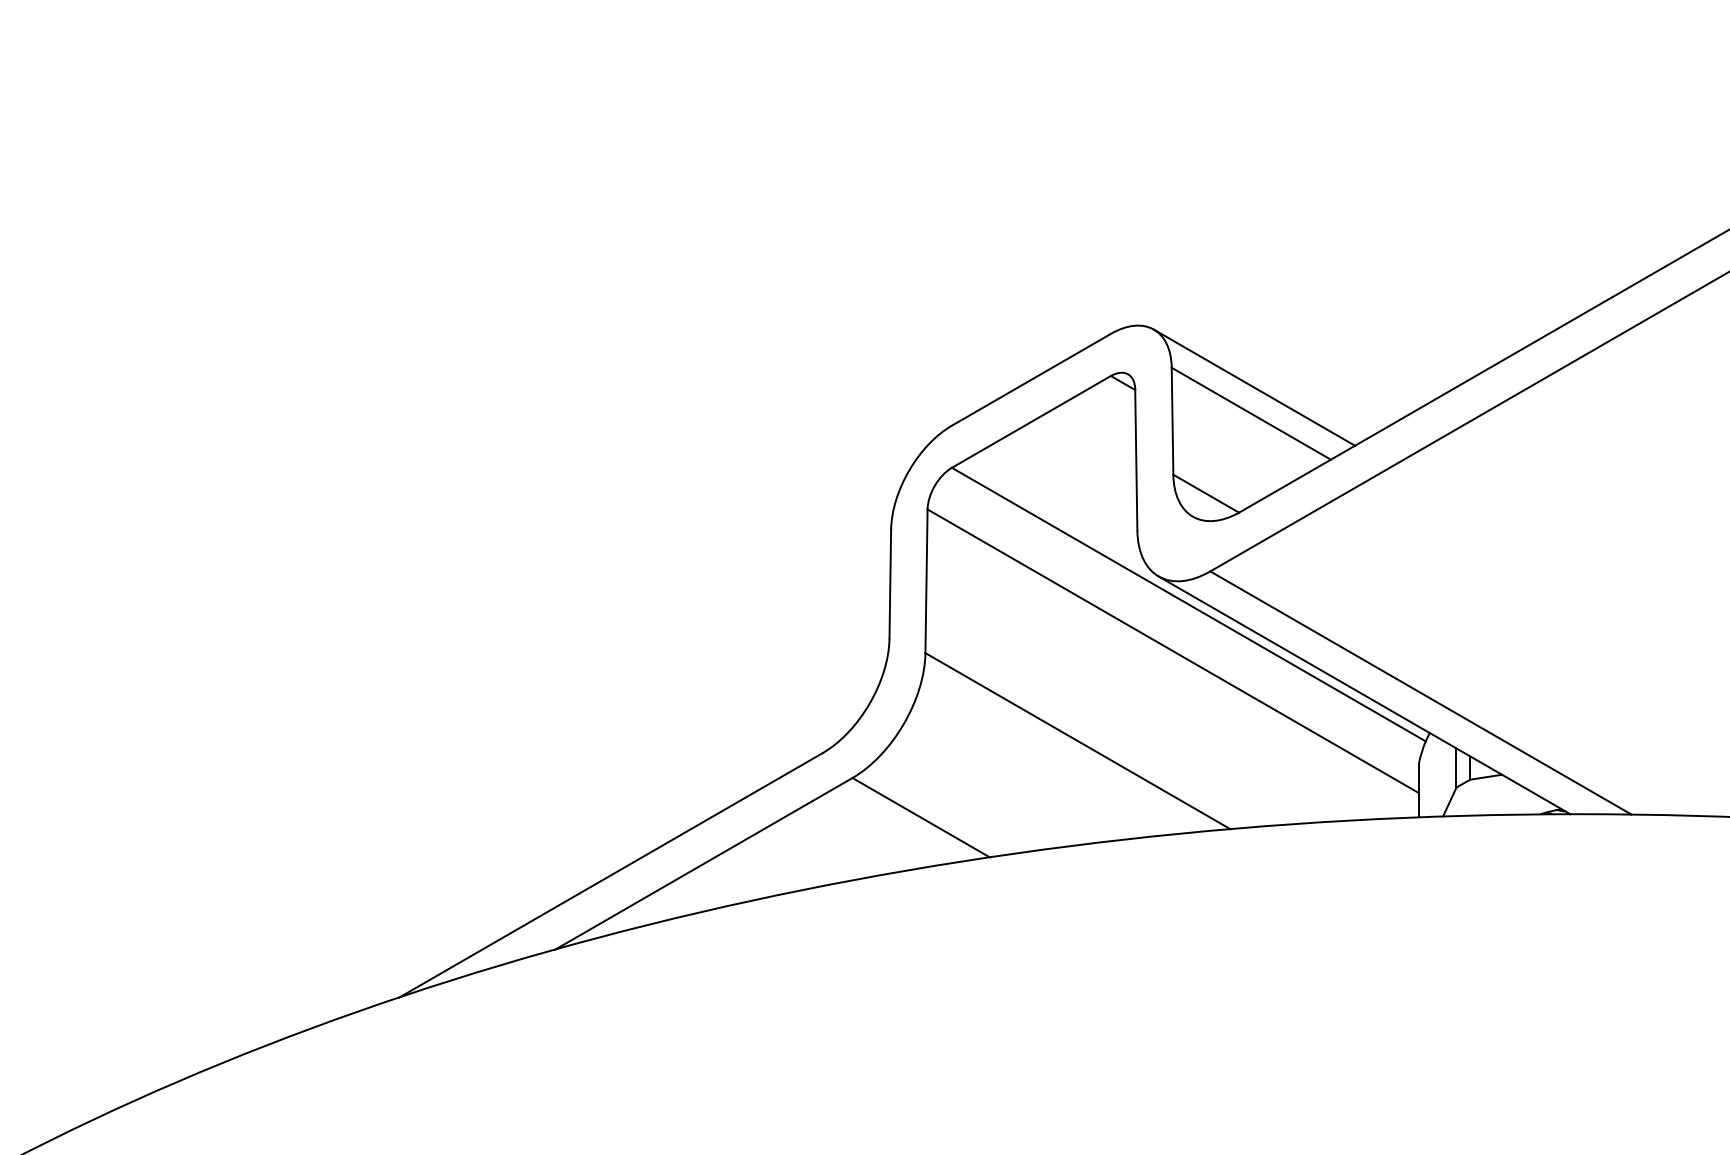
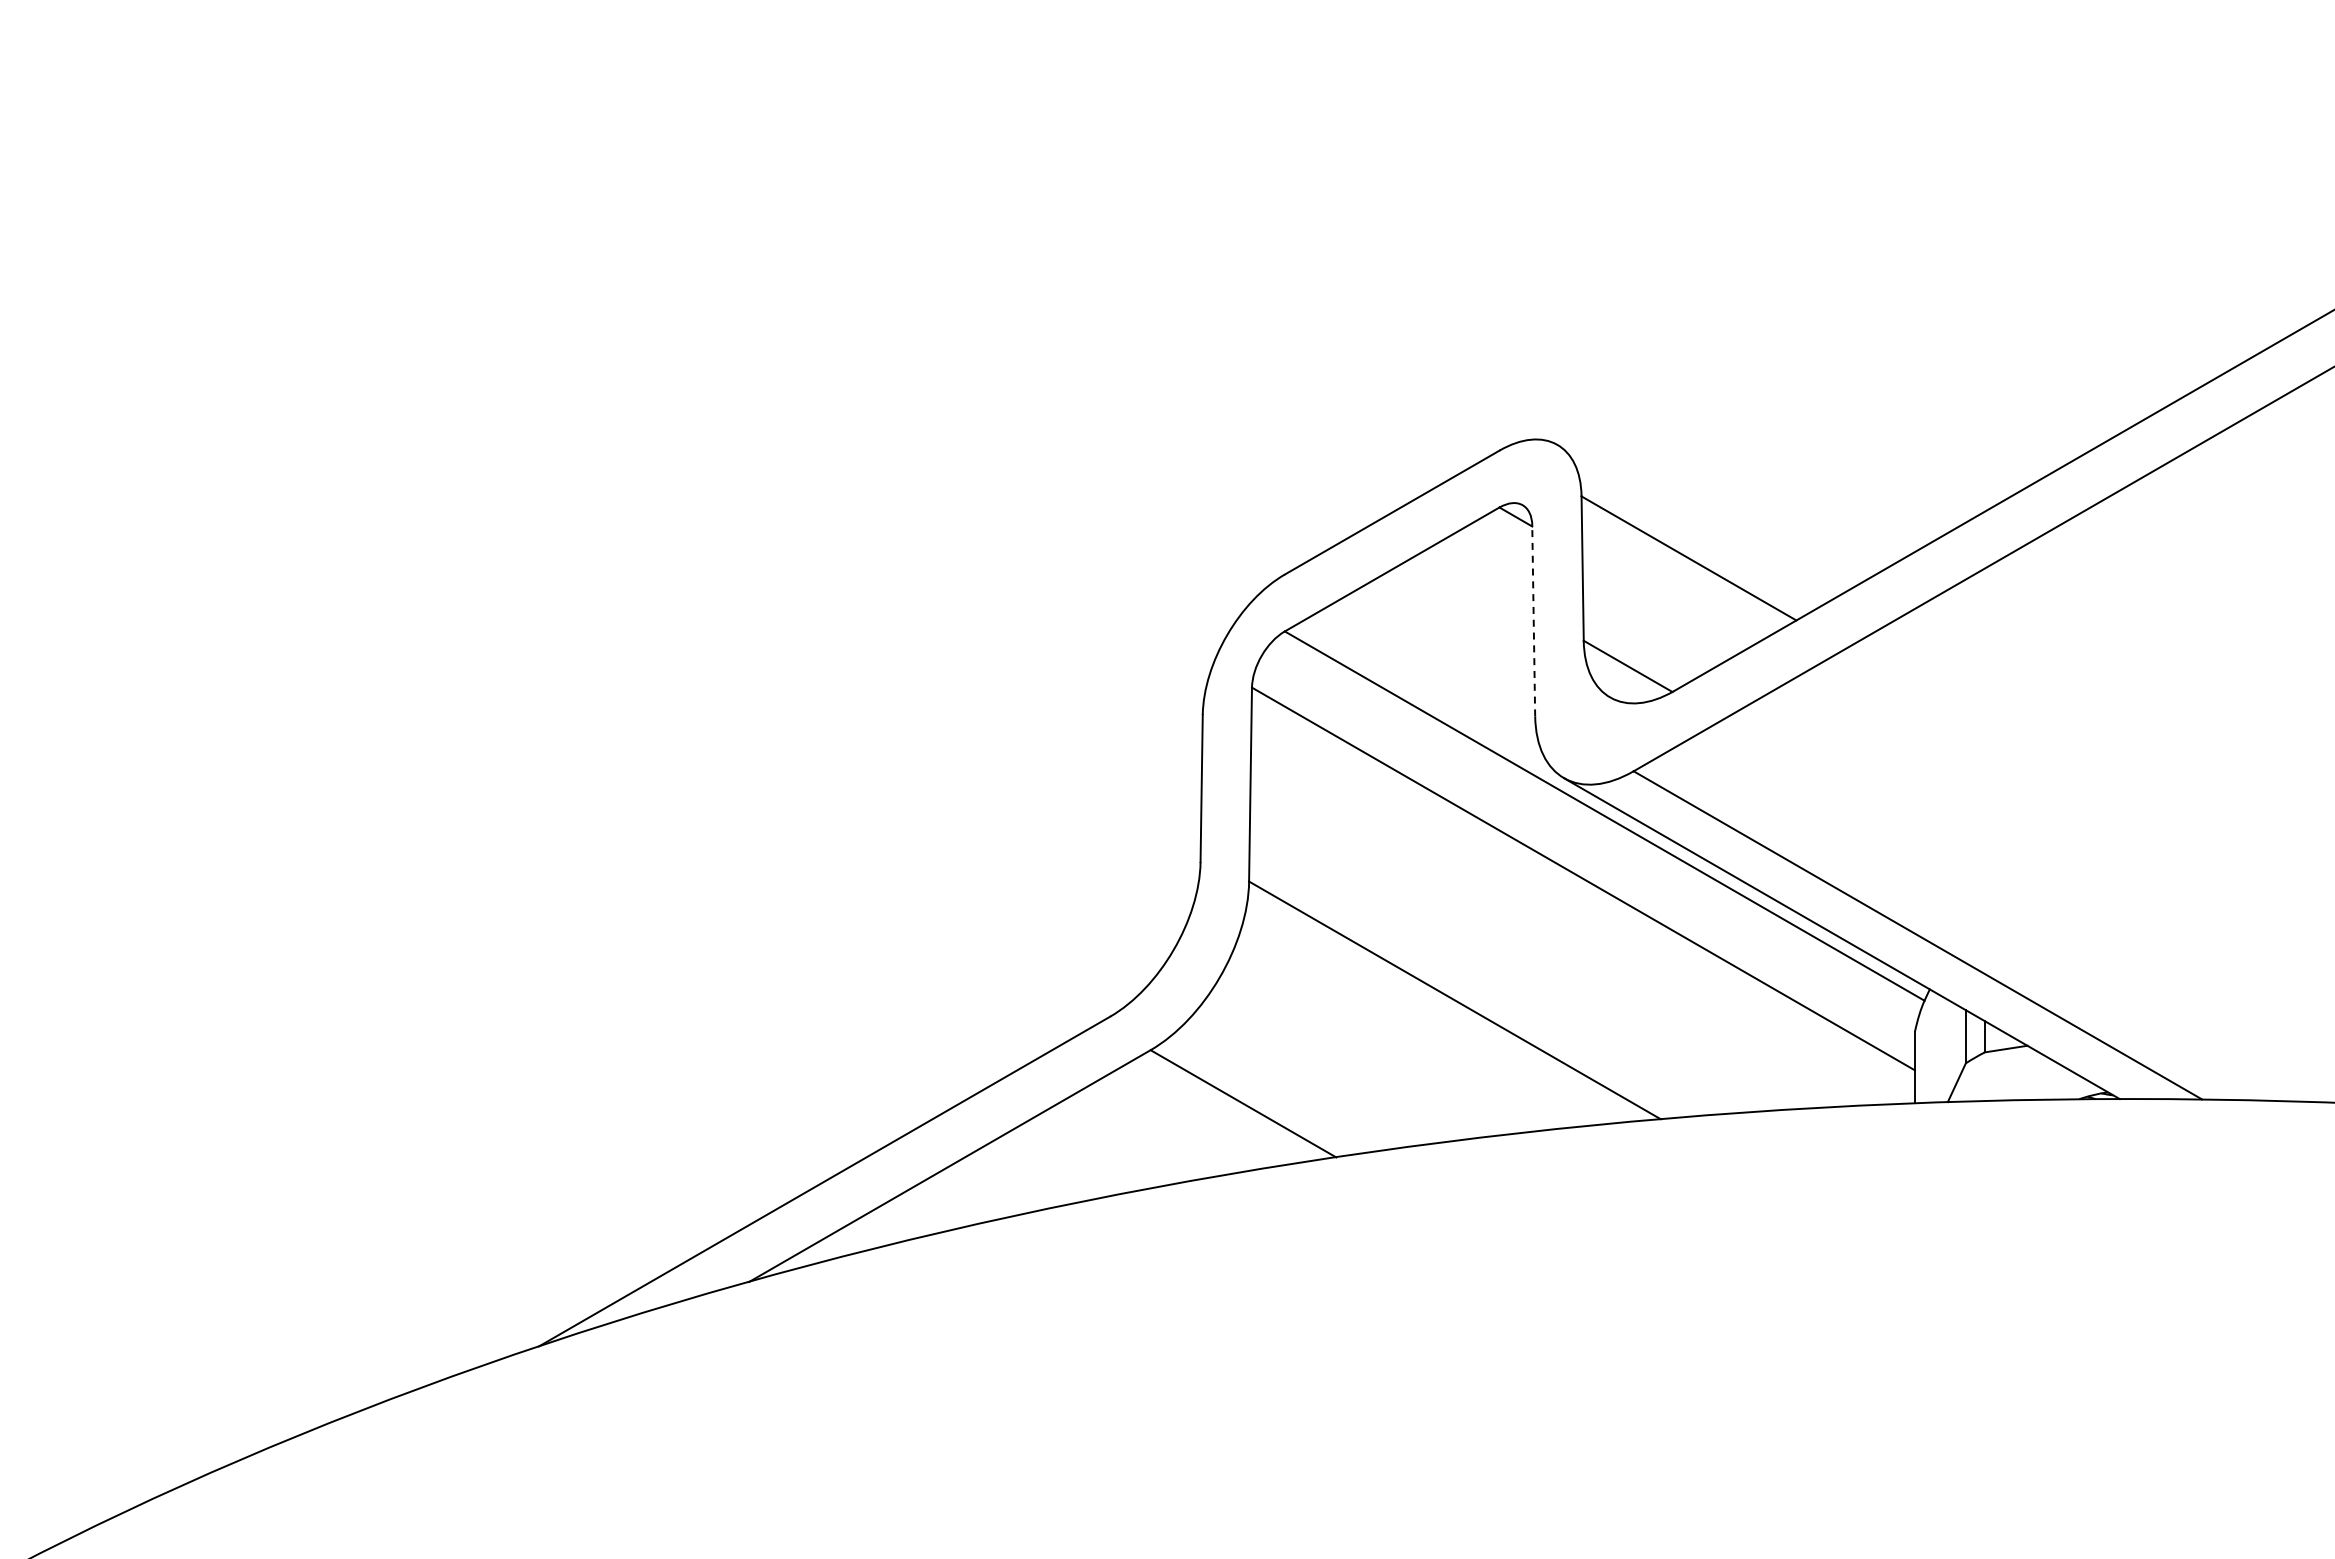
line: (1254, 387) -> (1693, 522), removed
line: (1136, 459) -> (1533, 620), solid -> dashed

